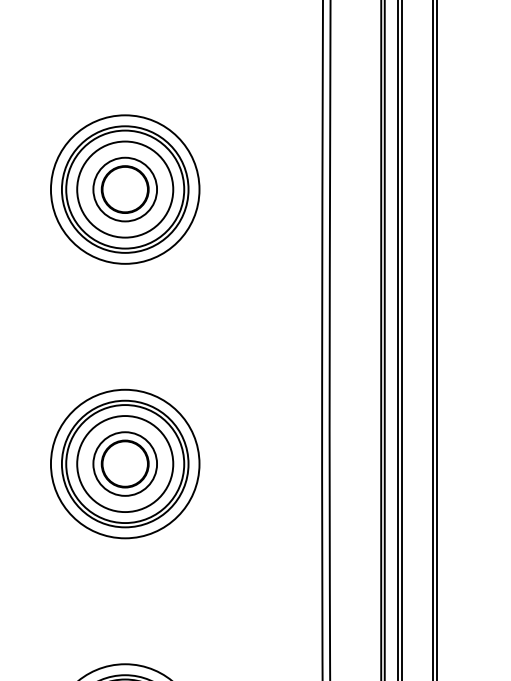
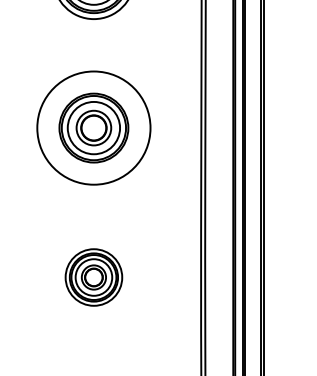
circle: (124, 188) -> (93, 127), size x1.4
part: (124, 464) -> (93, 277), size x0.7

